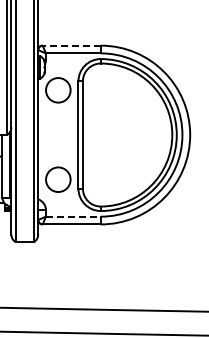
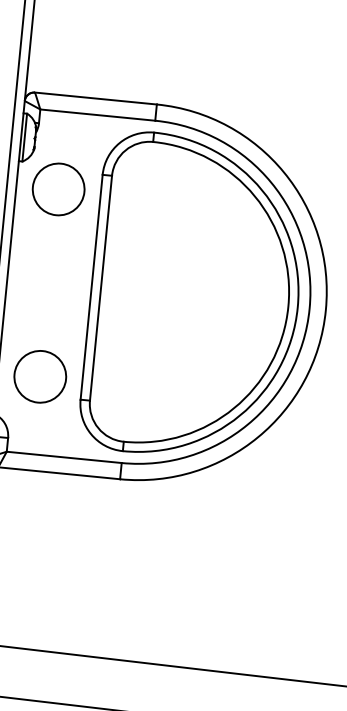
line: (71, 45) -> (95, 98), dashed -> solid
line: (73, 216) -> (64, 457), dashed -> solid

